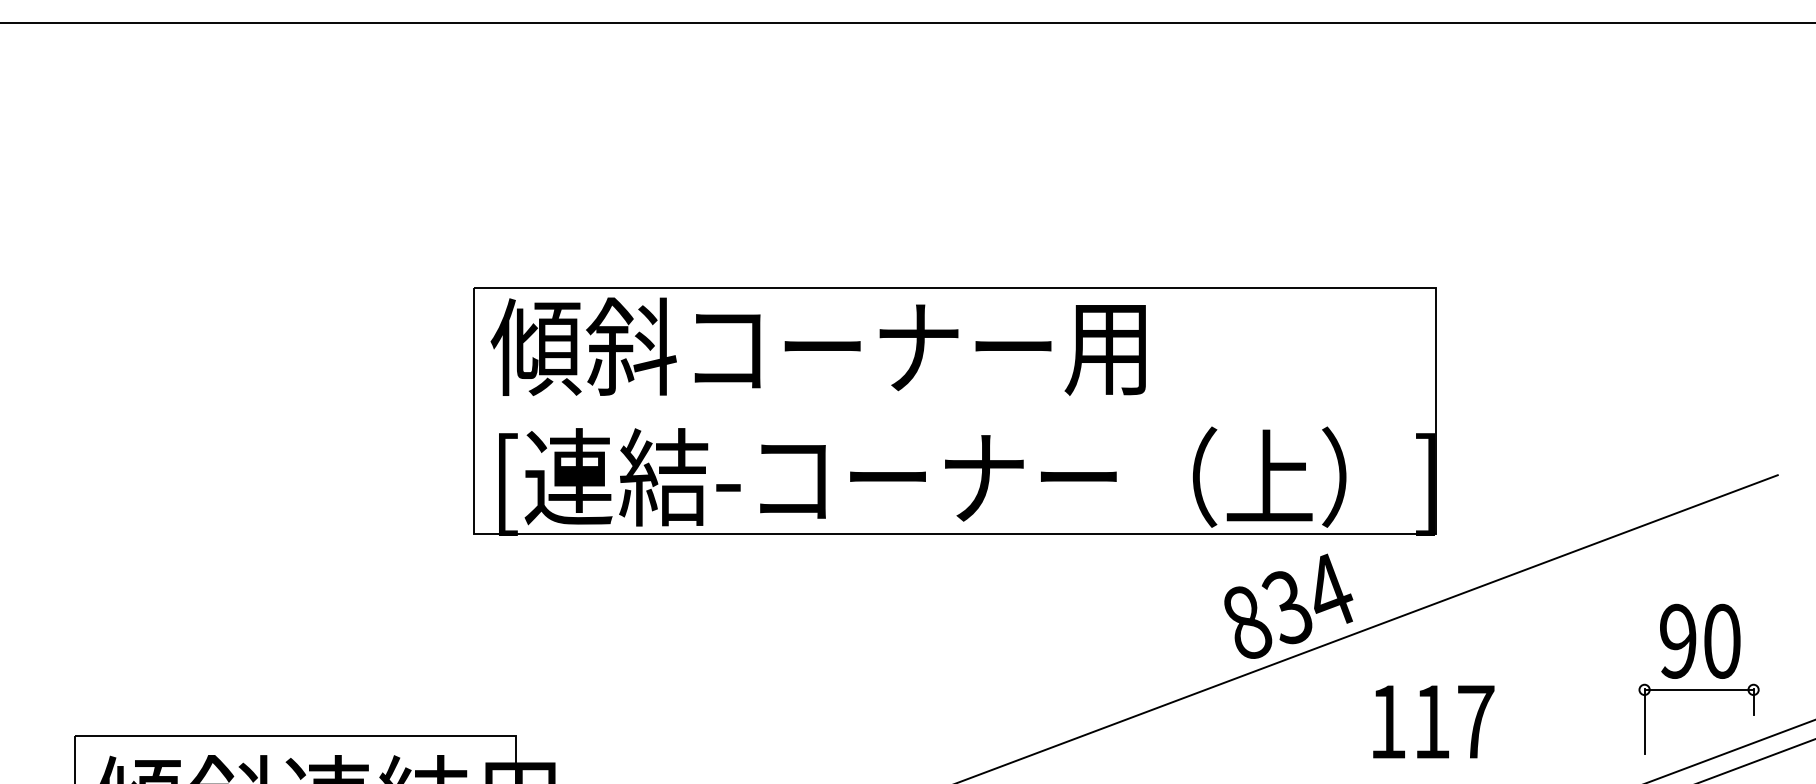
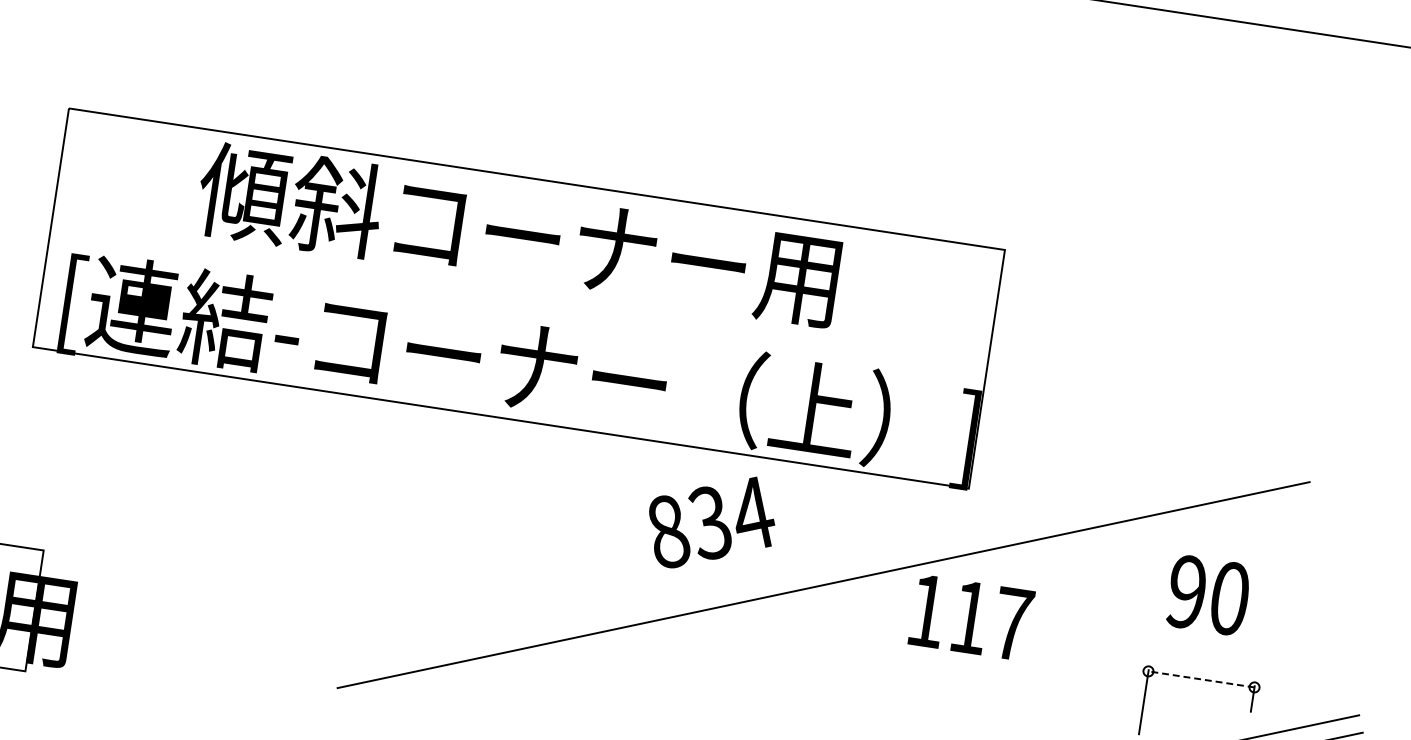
text: (817, 346) -> (517, 234), moved
text: (1288, 605) -> (711, 521), moved
text: (1700, 640) -> (1208, 594), moved
line: (1698, 689) -> (1200, 678), solid -> dashed
text: (1433, 721) -> (971, 617), moved

